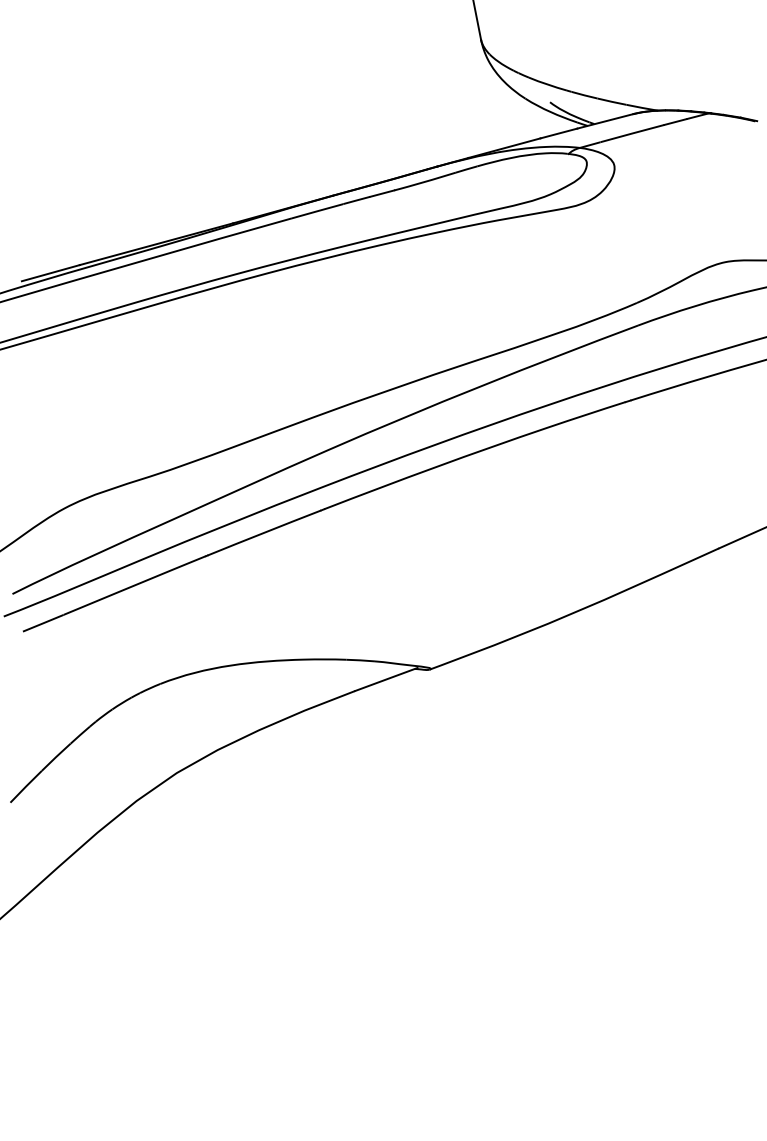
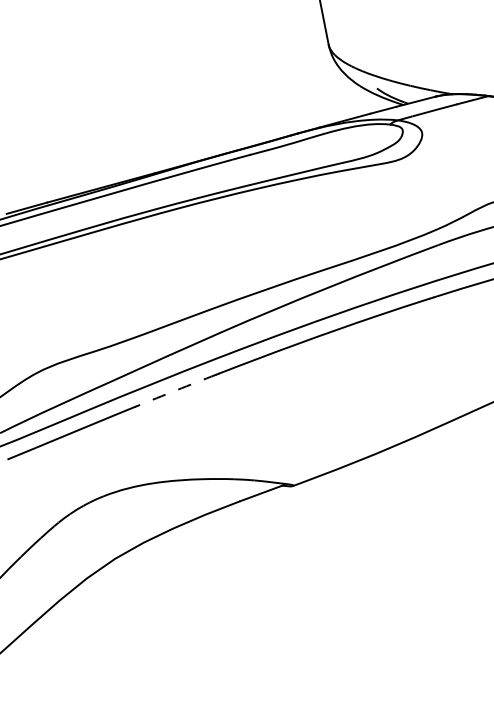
arc: (264, 532) -> (176, 390), solid -> dashed

